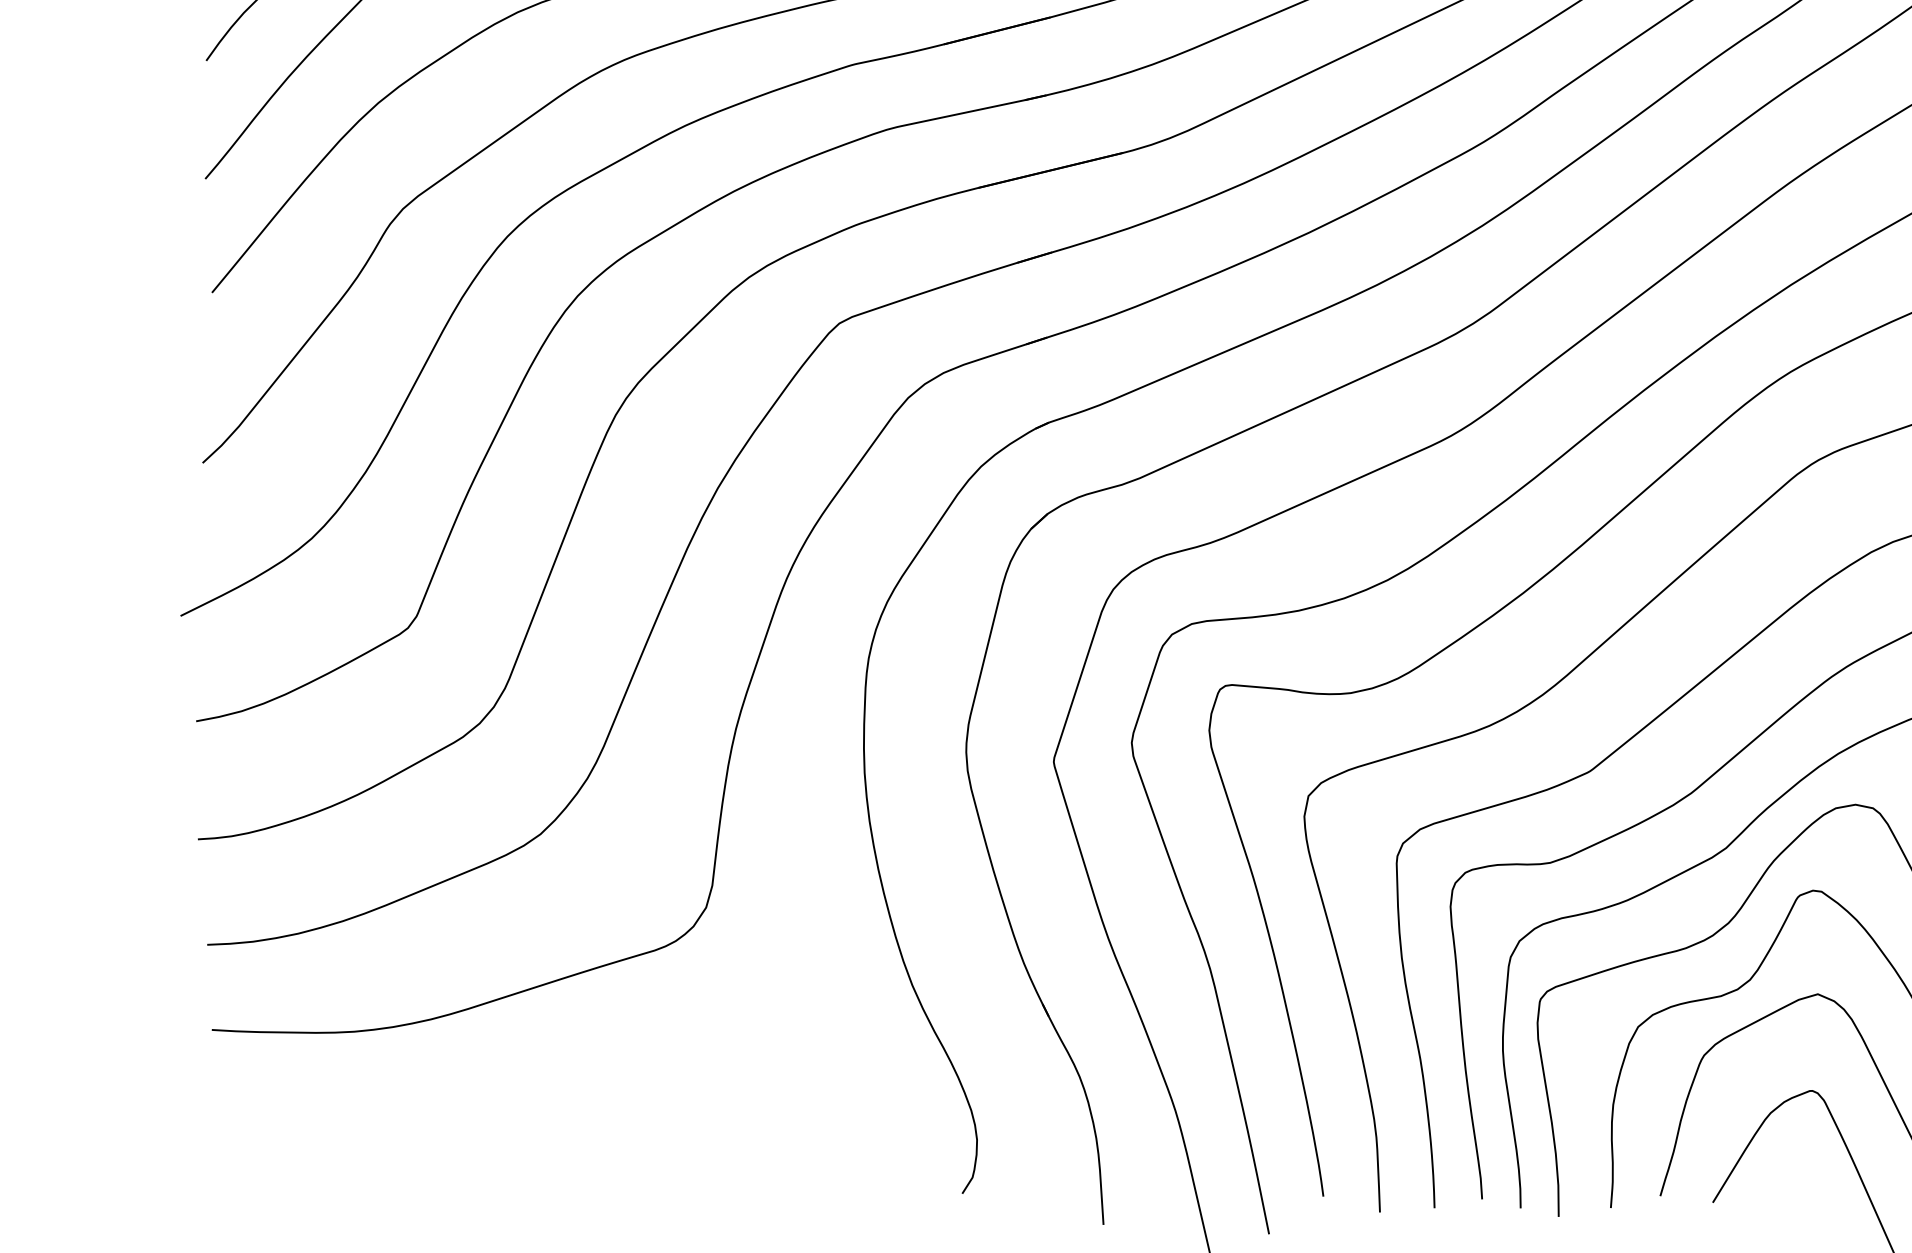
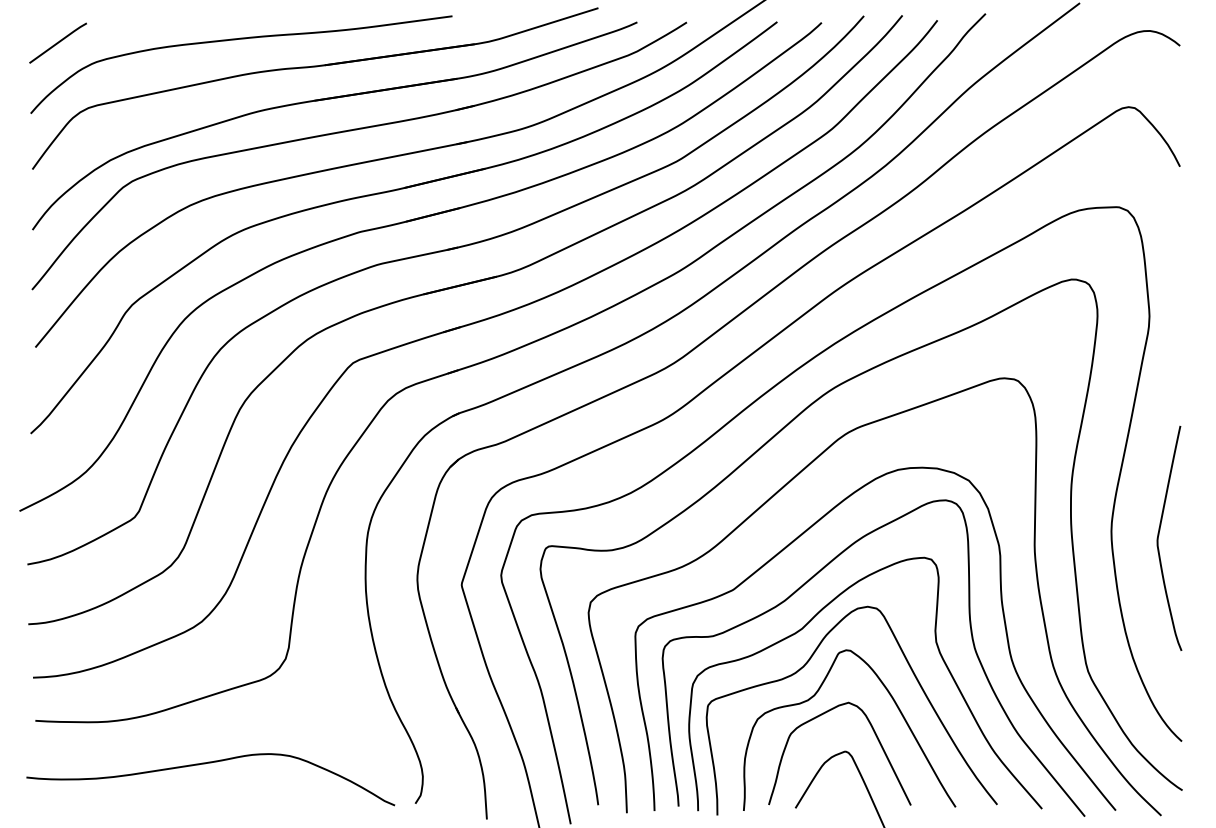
curve: (547, 1116) -> (205, 764), added

